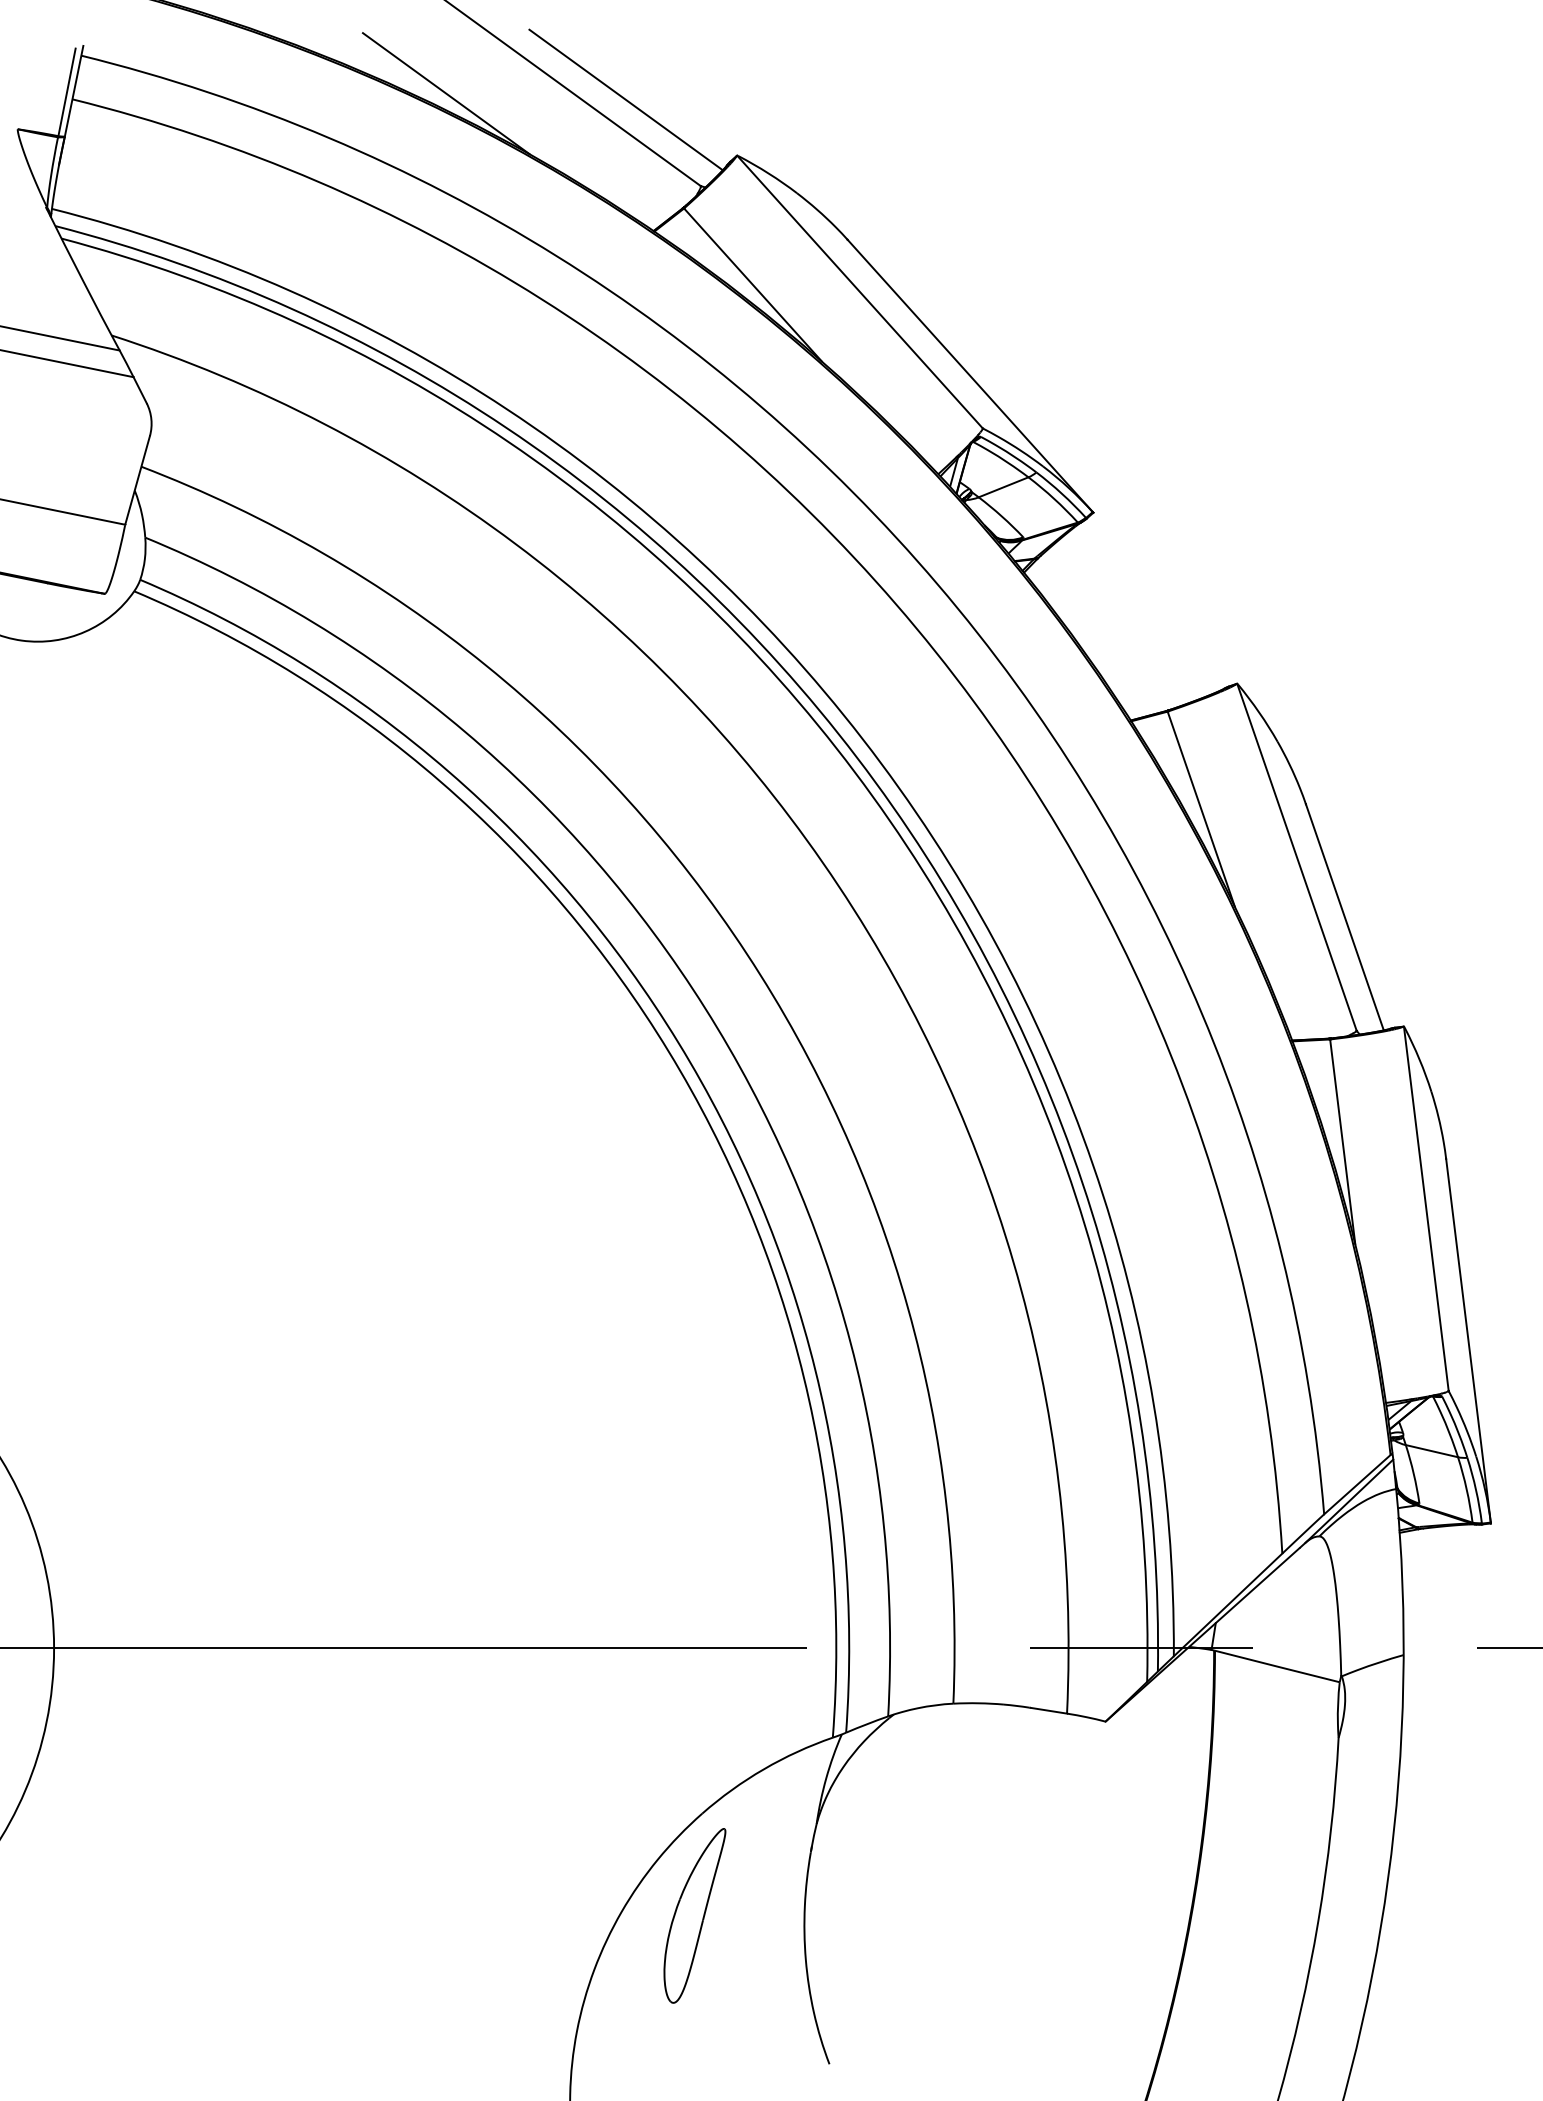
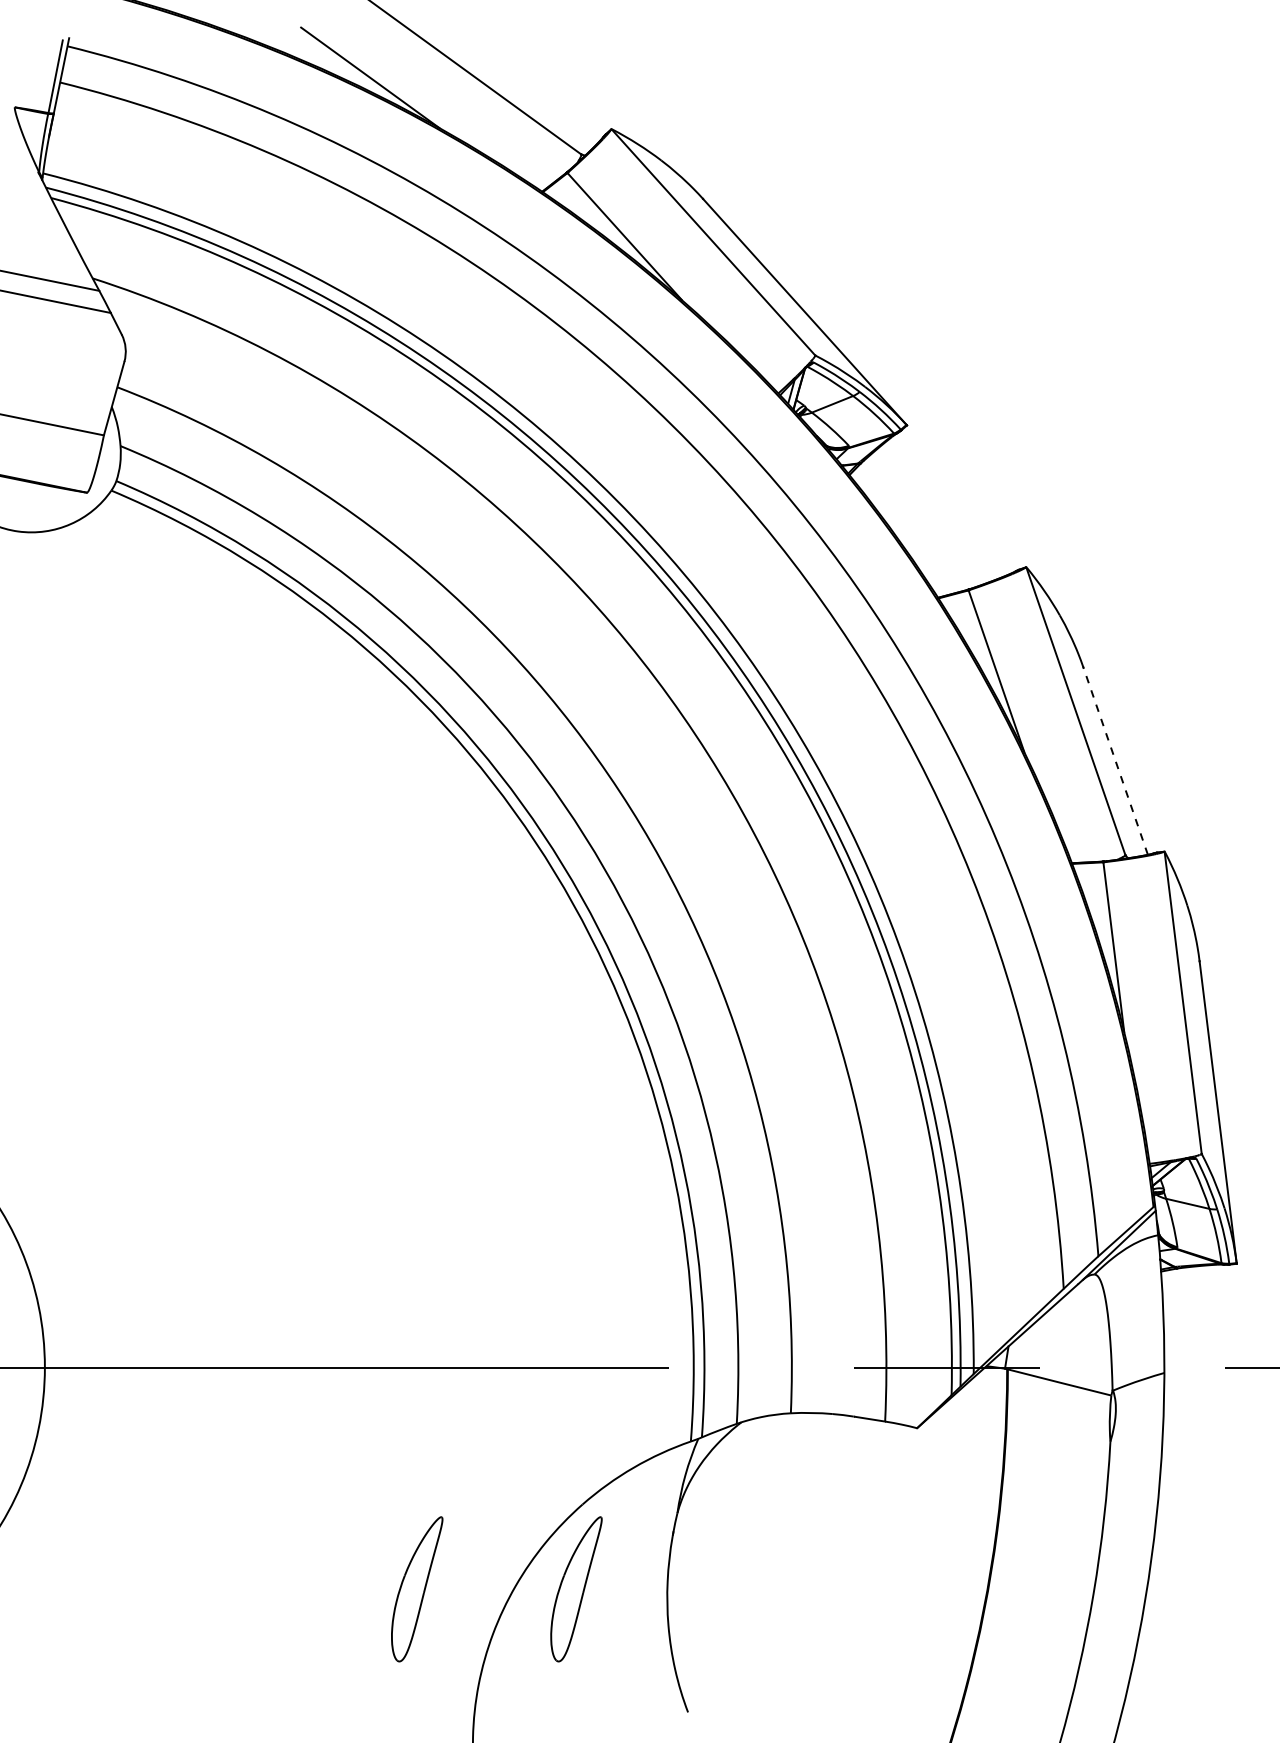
line: (625, 99) -> (518, 82), removed
line: (1344, 917) -> (1115, 761), solid -> dashed
part: (502, 1915) -> (416, 1589), added

